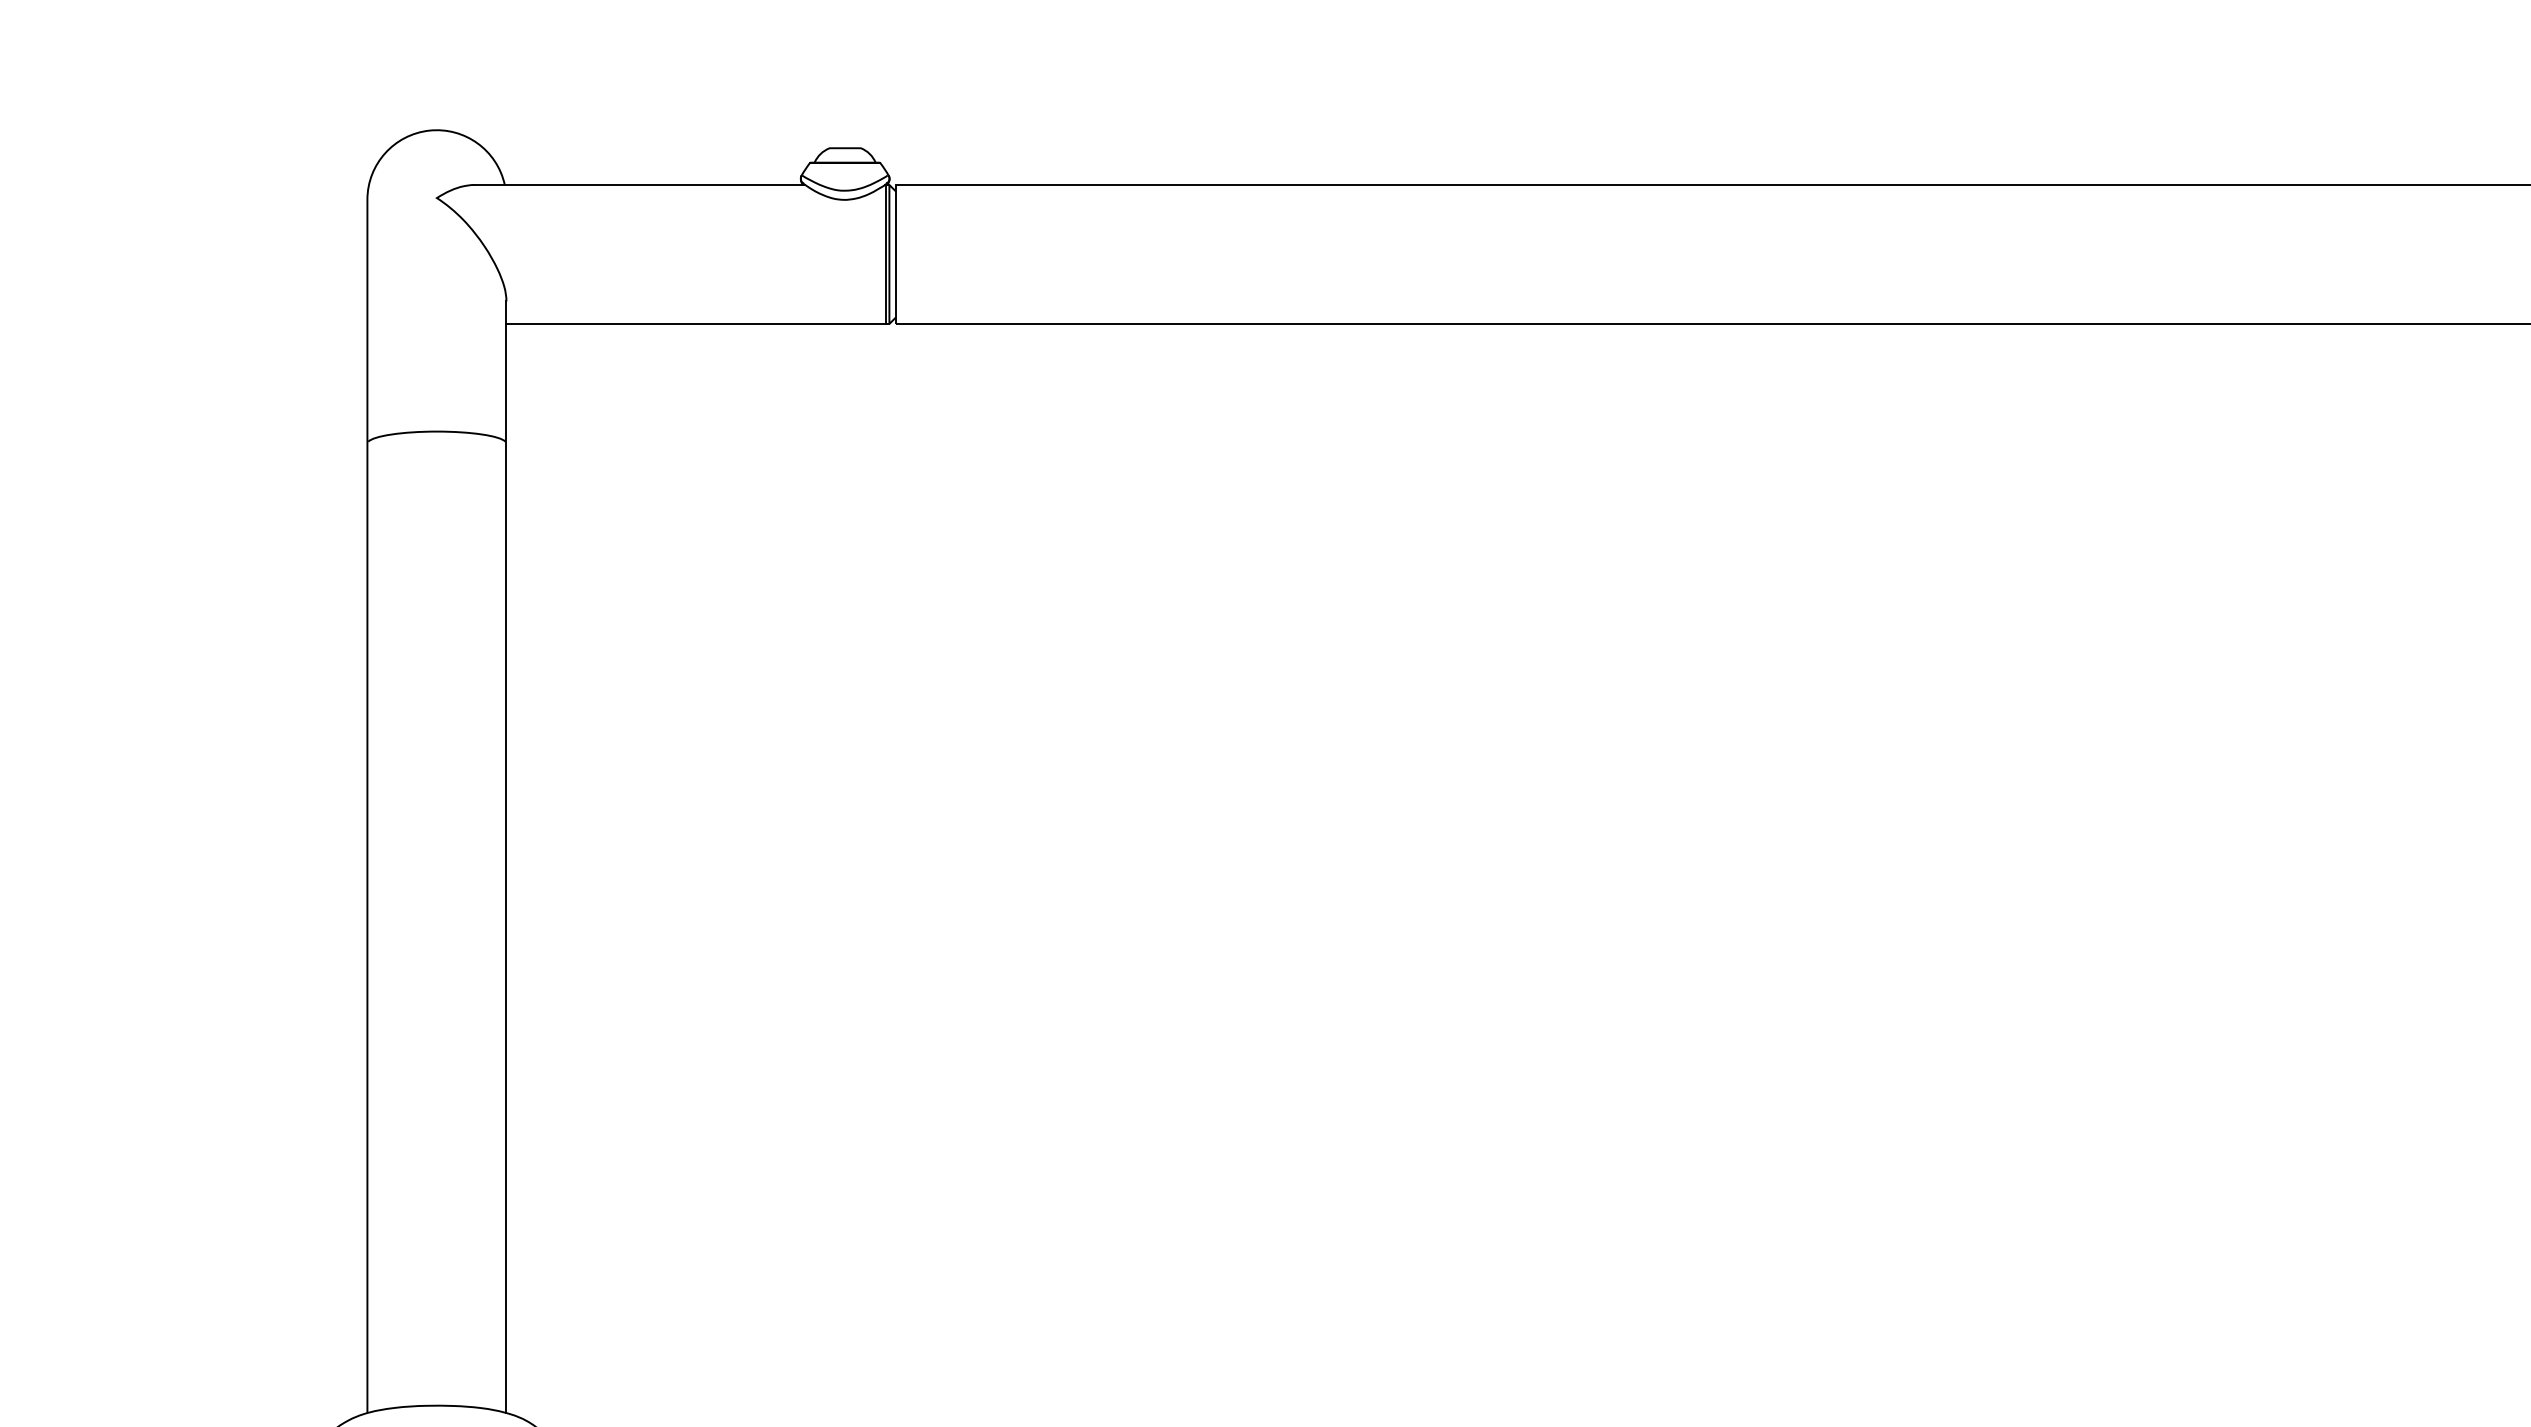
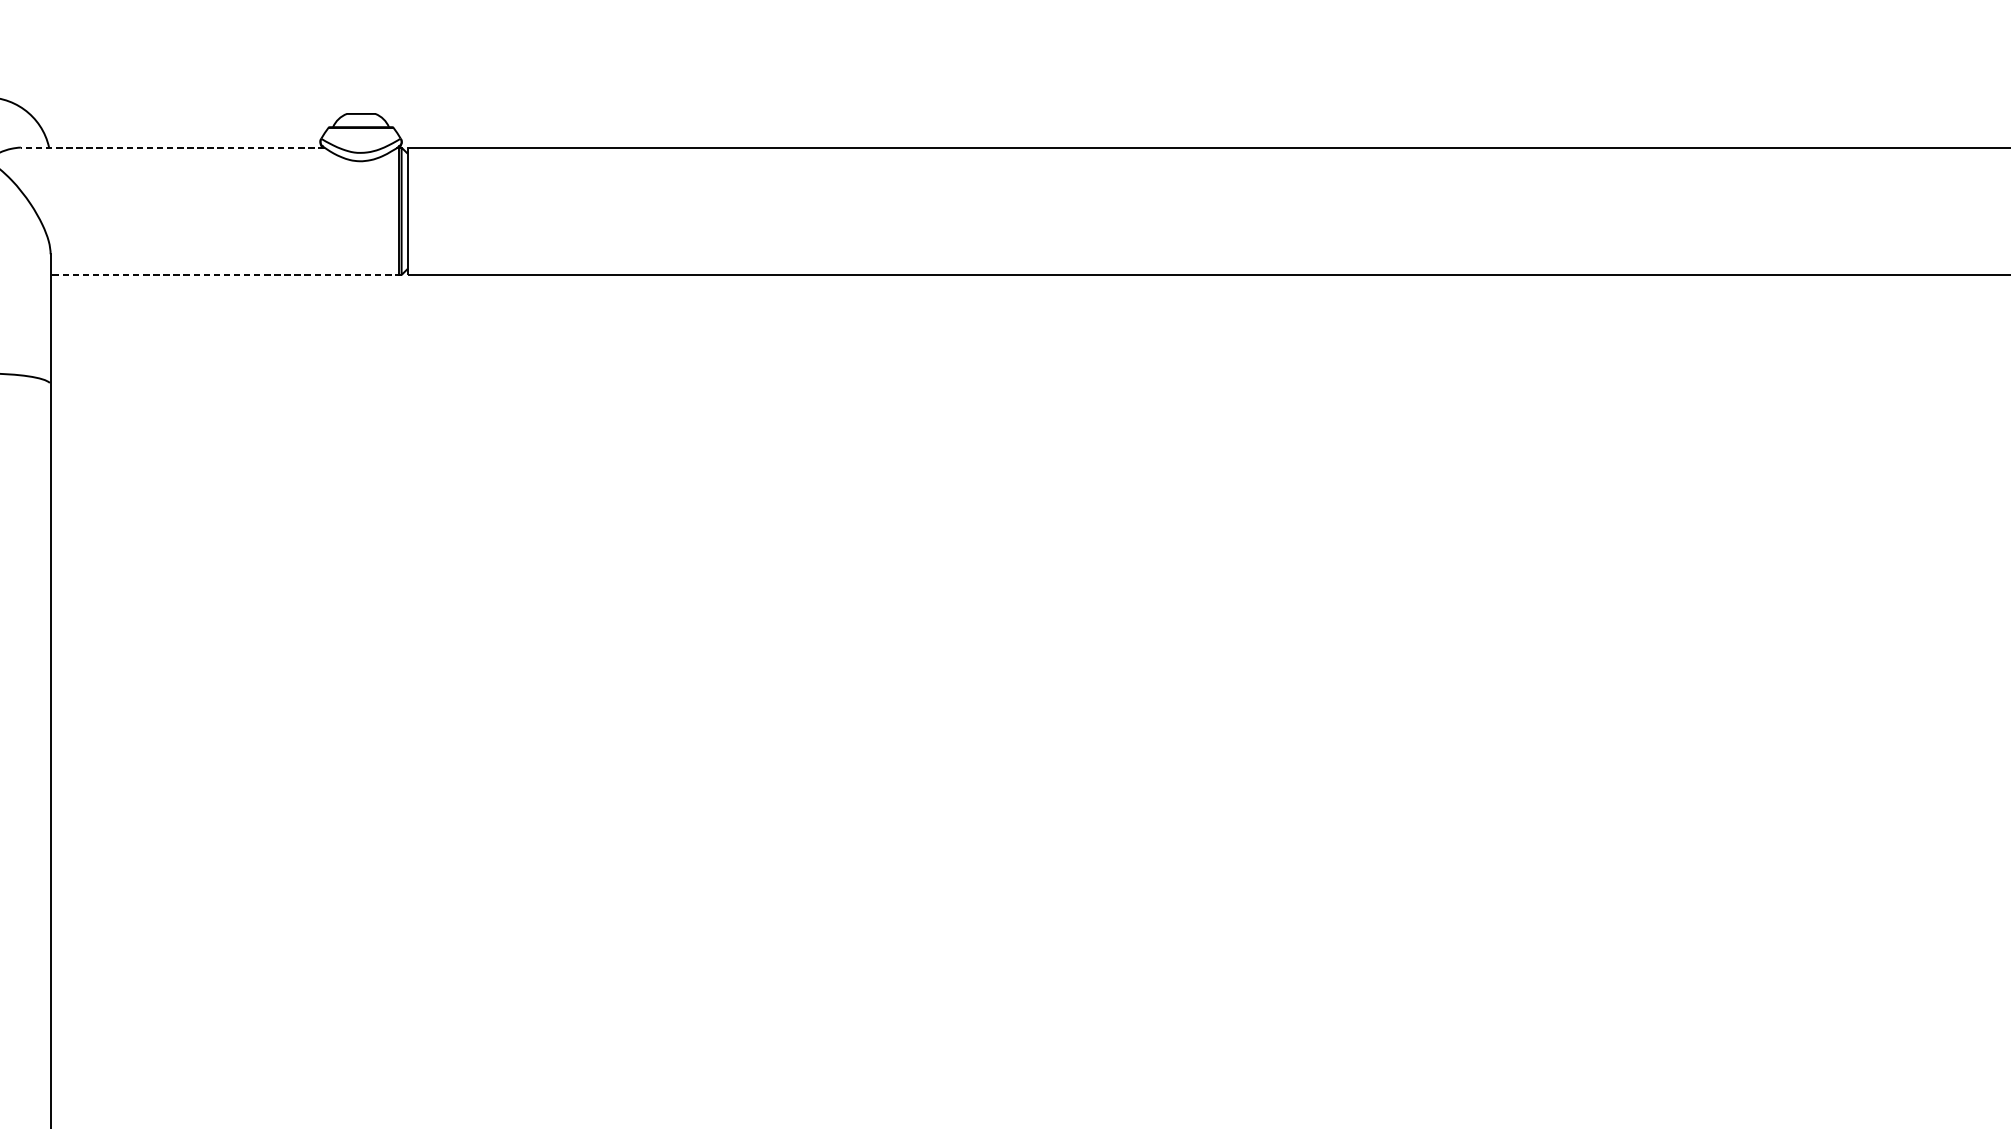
line: (639, 184) -> (172, 147), solid -> dashed
line: (697, 323) -> (225, 274), solid -> dashed

